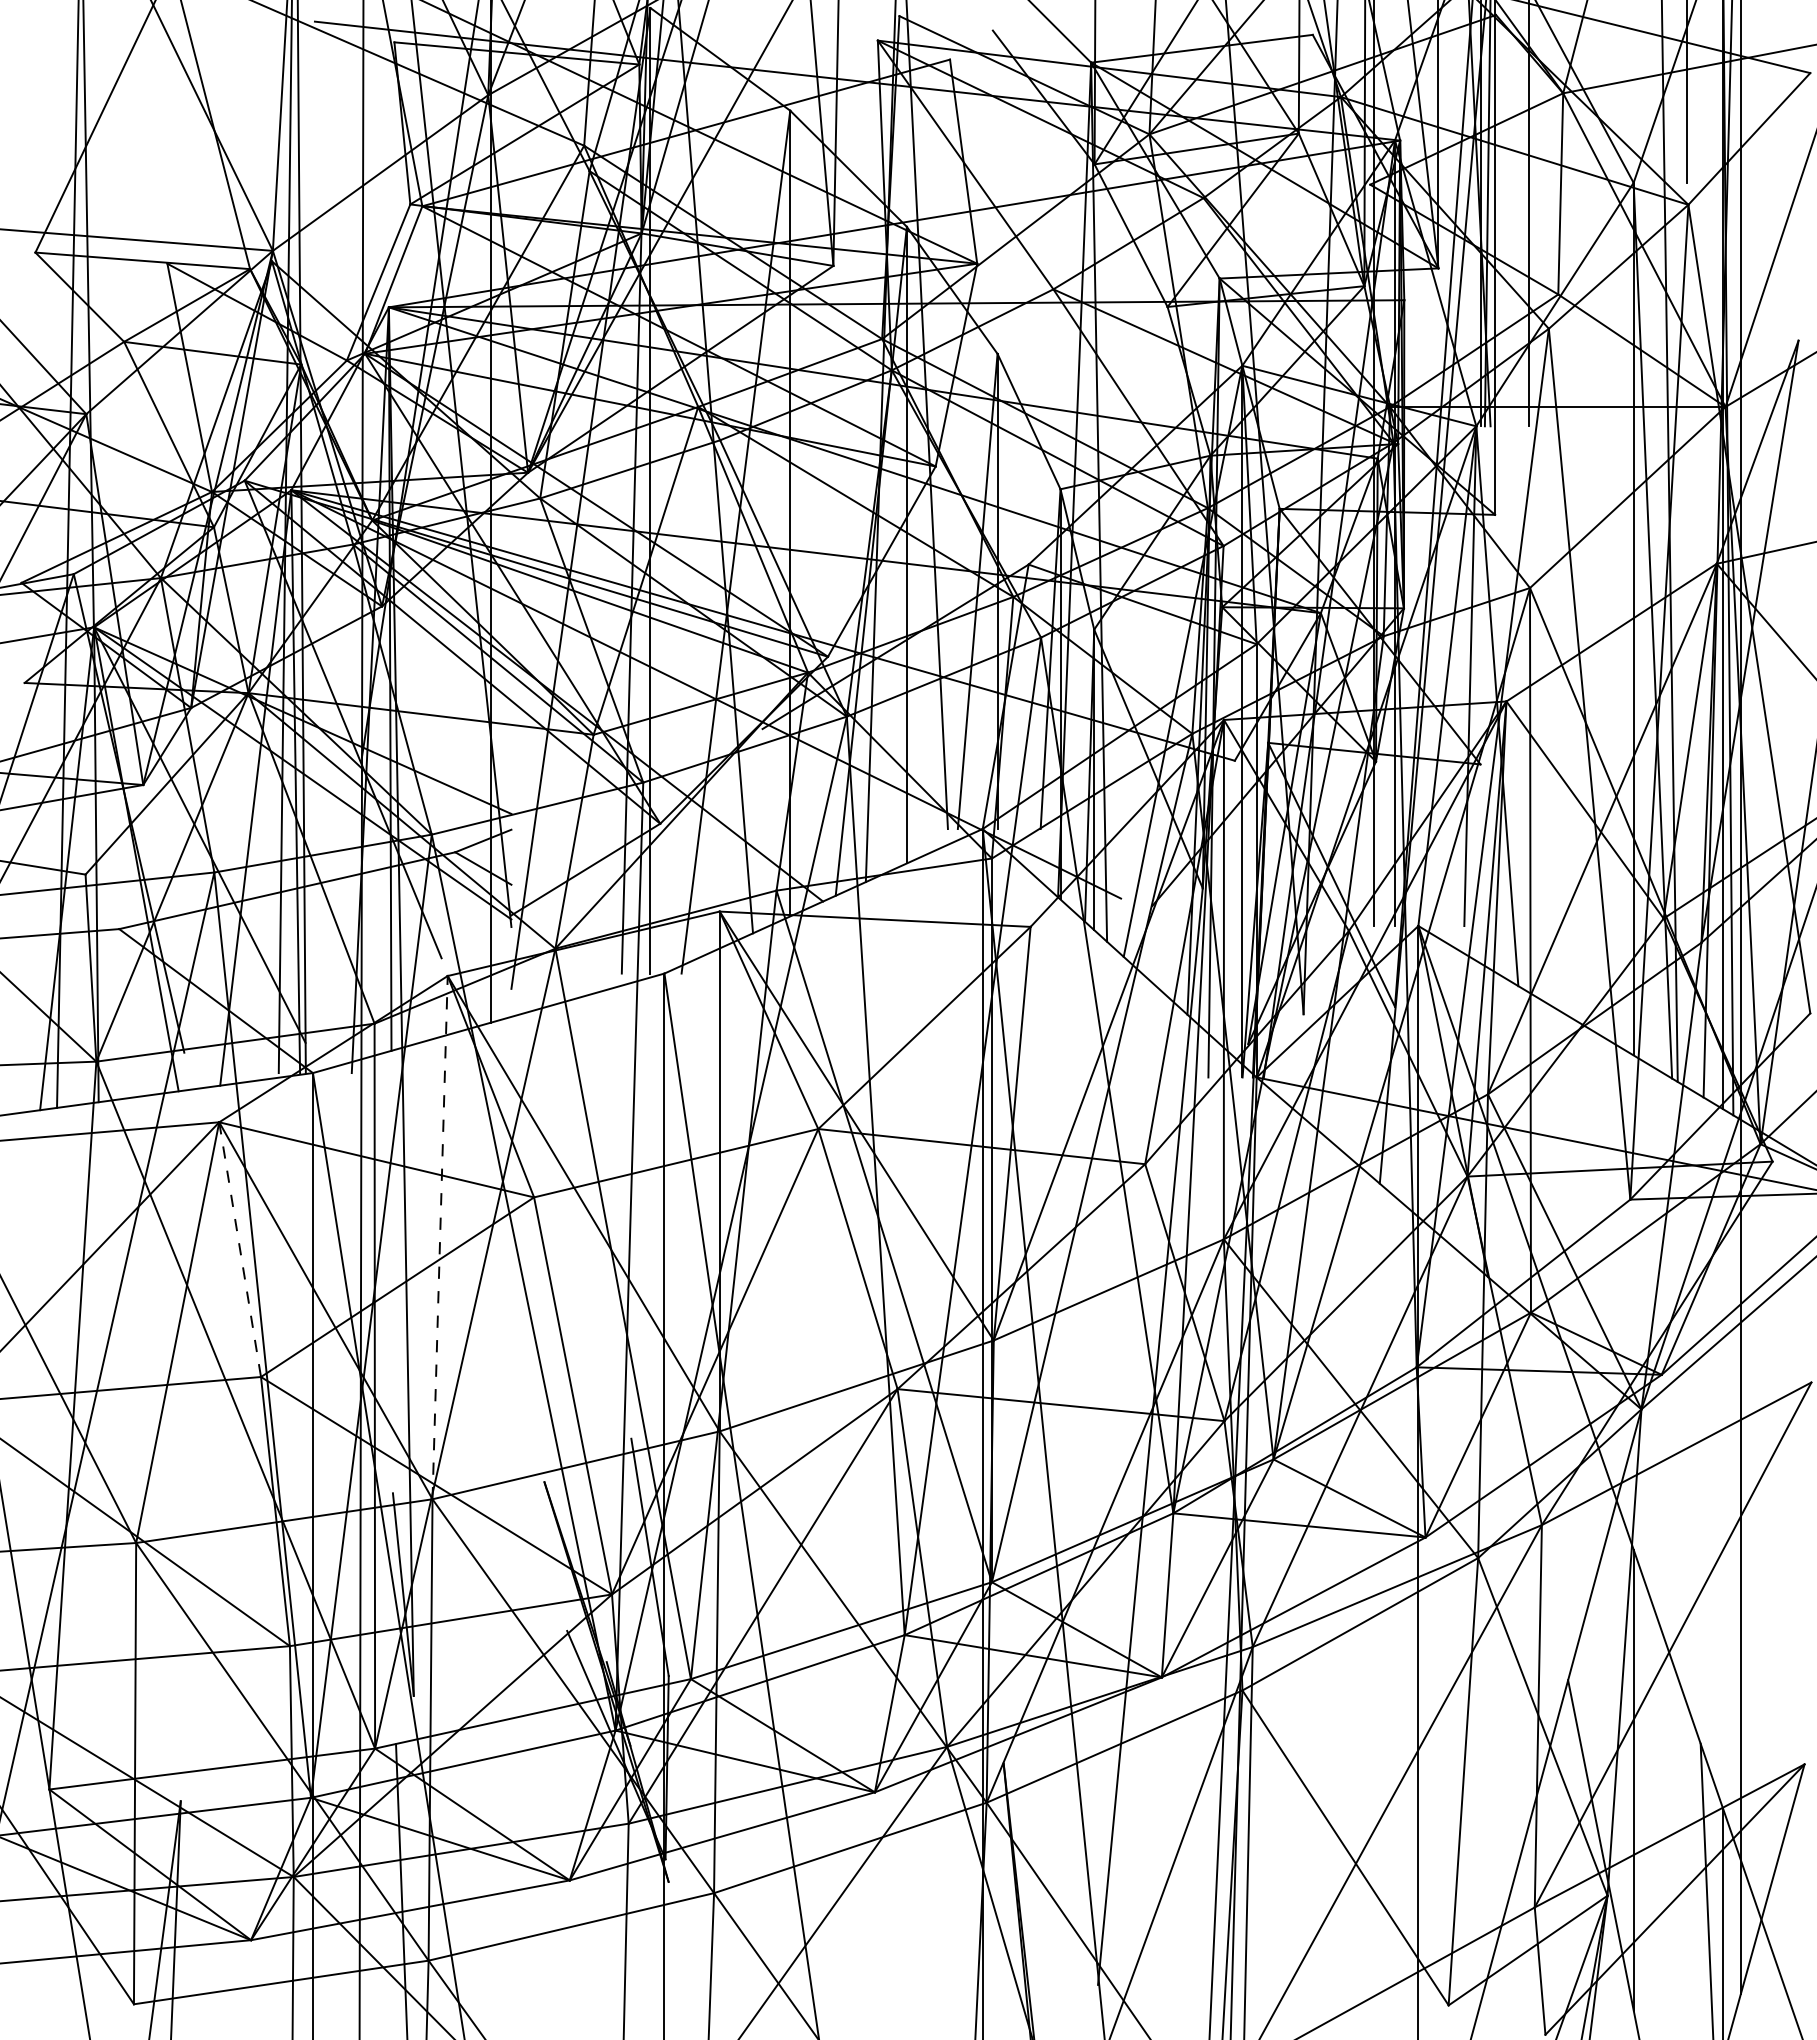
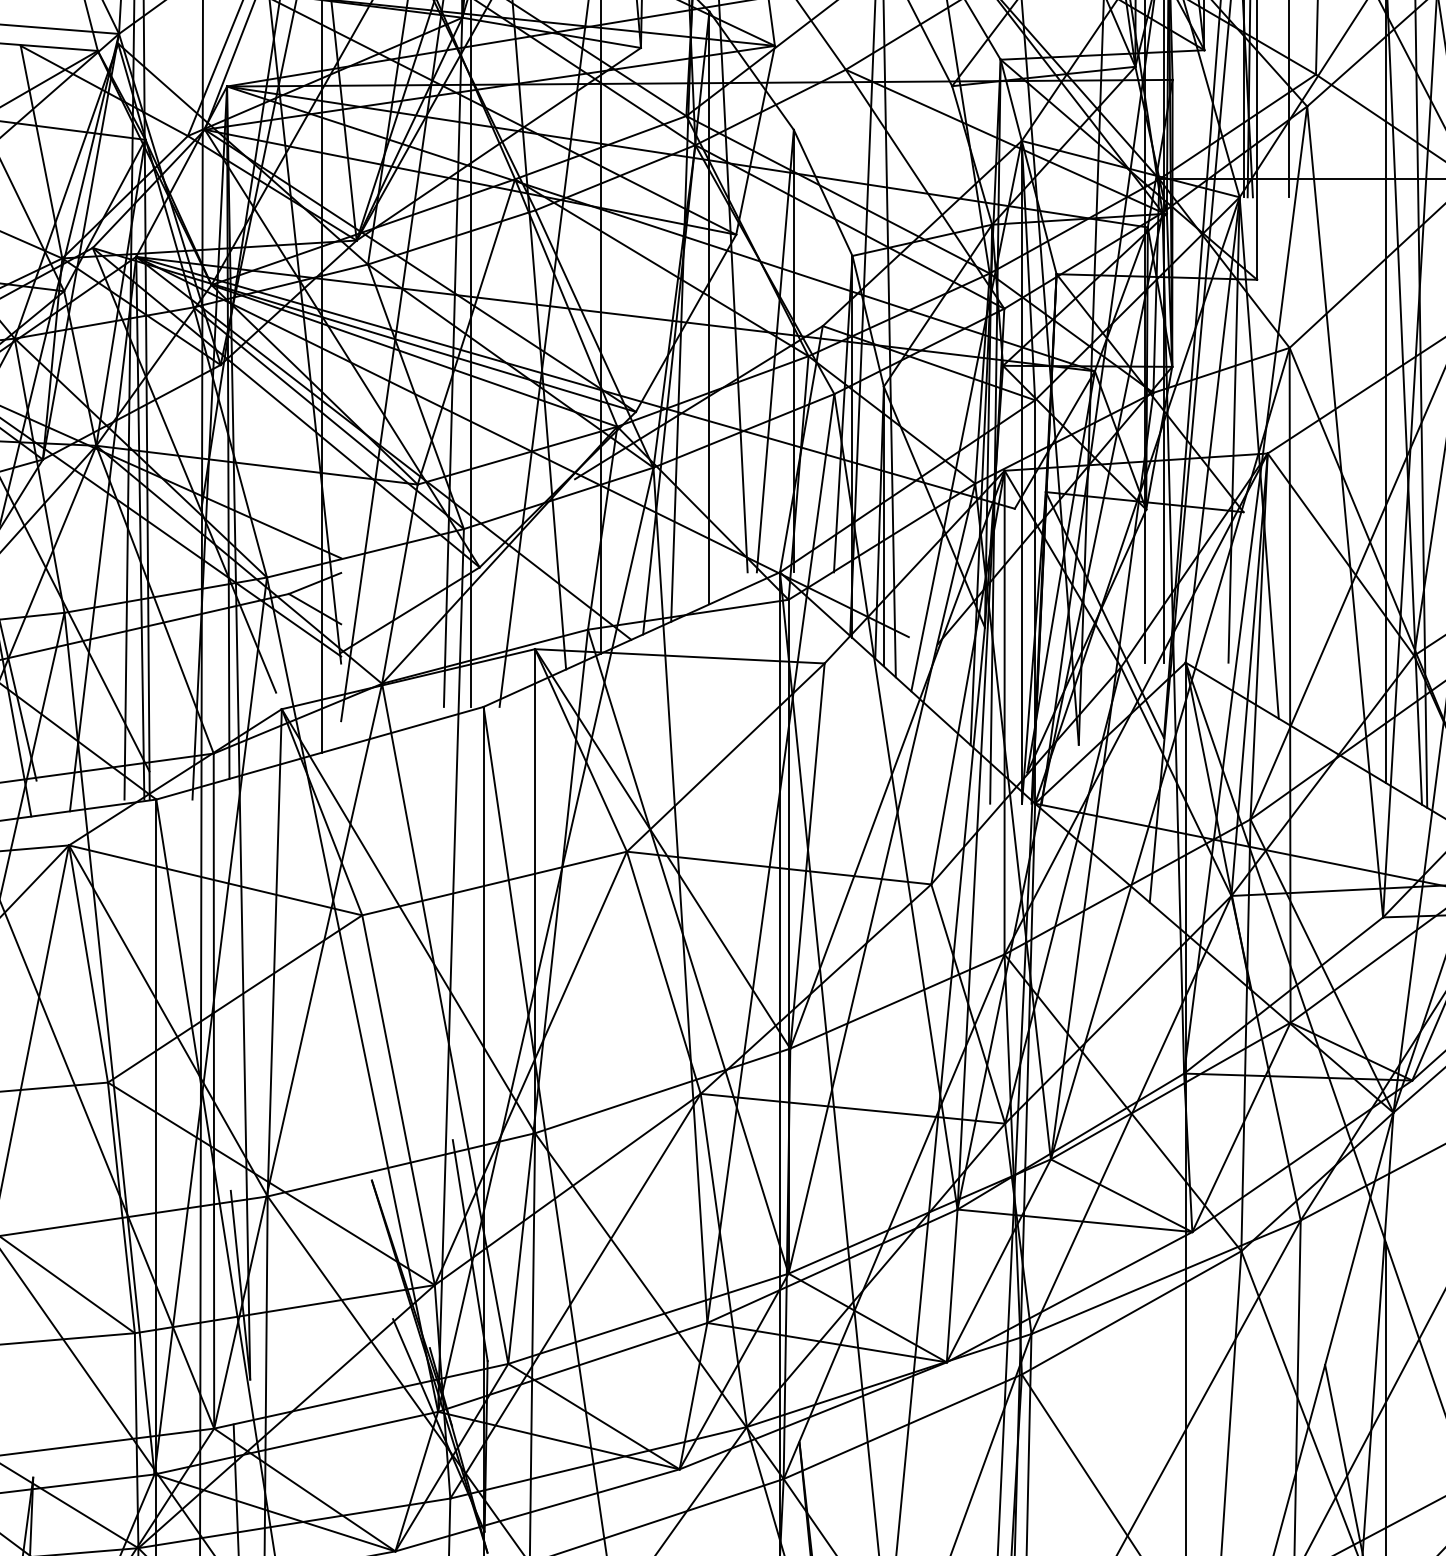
line: (440, 1237) -> (275, 952), dashed -> solid
line: (240, 1250) -> (88, 964), dashed -> solid

